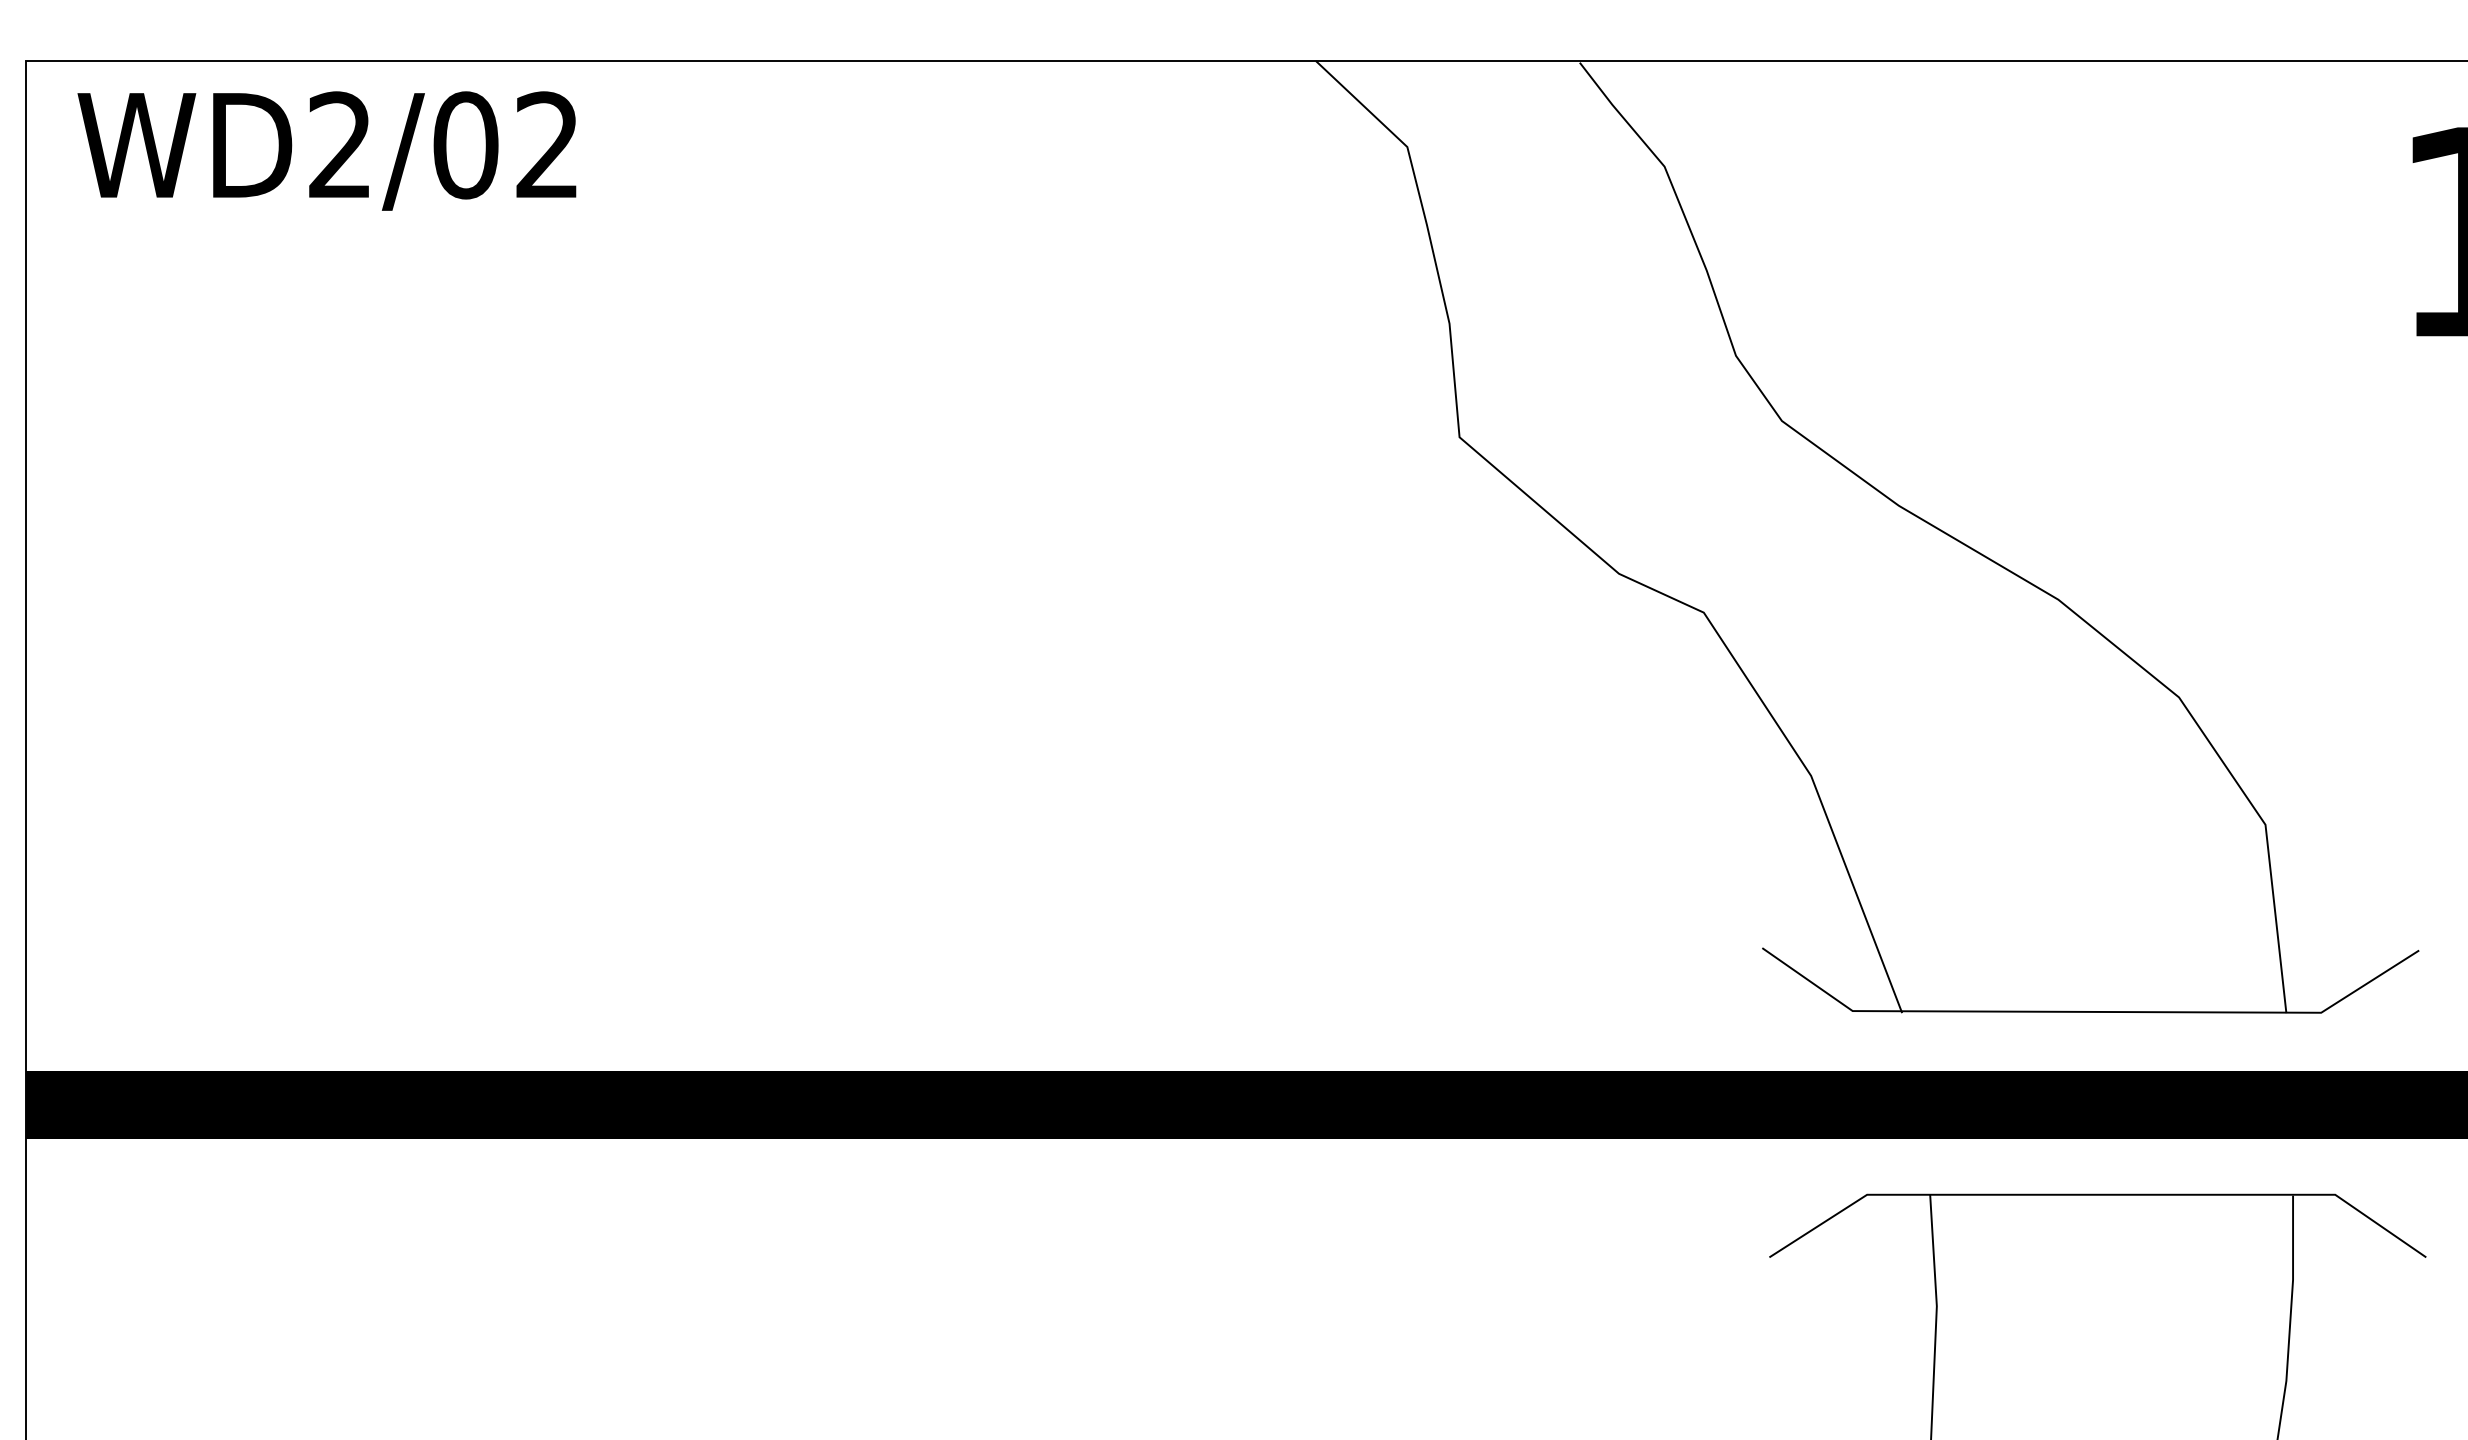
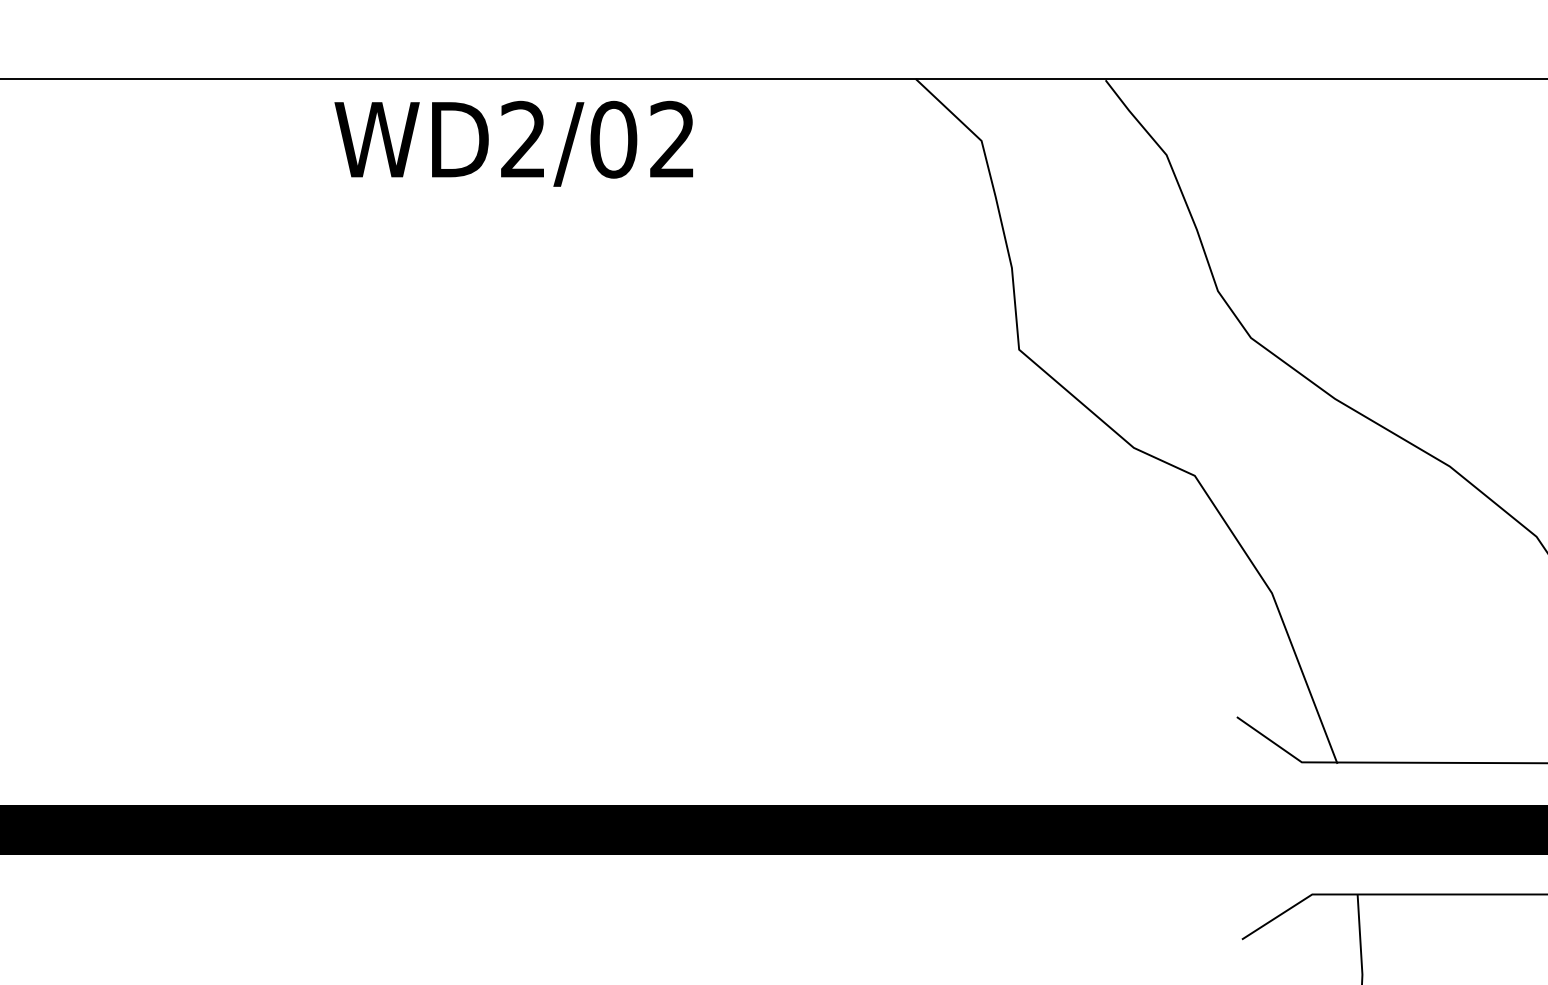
text: (326, 150) -> (513, 143), moved

